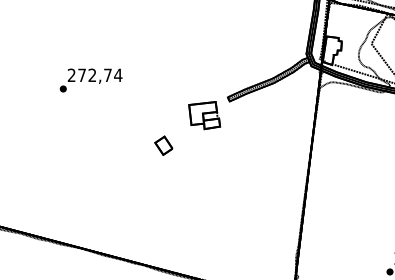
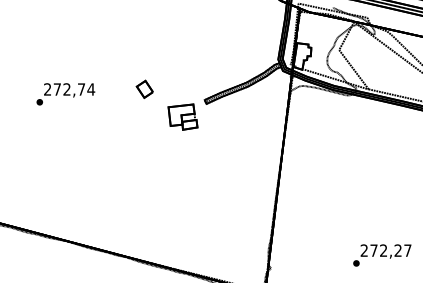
text: (90, 80) -> (65, 94), moved
part: (163, 144) -> (144, 88), moved

